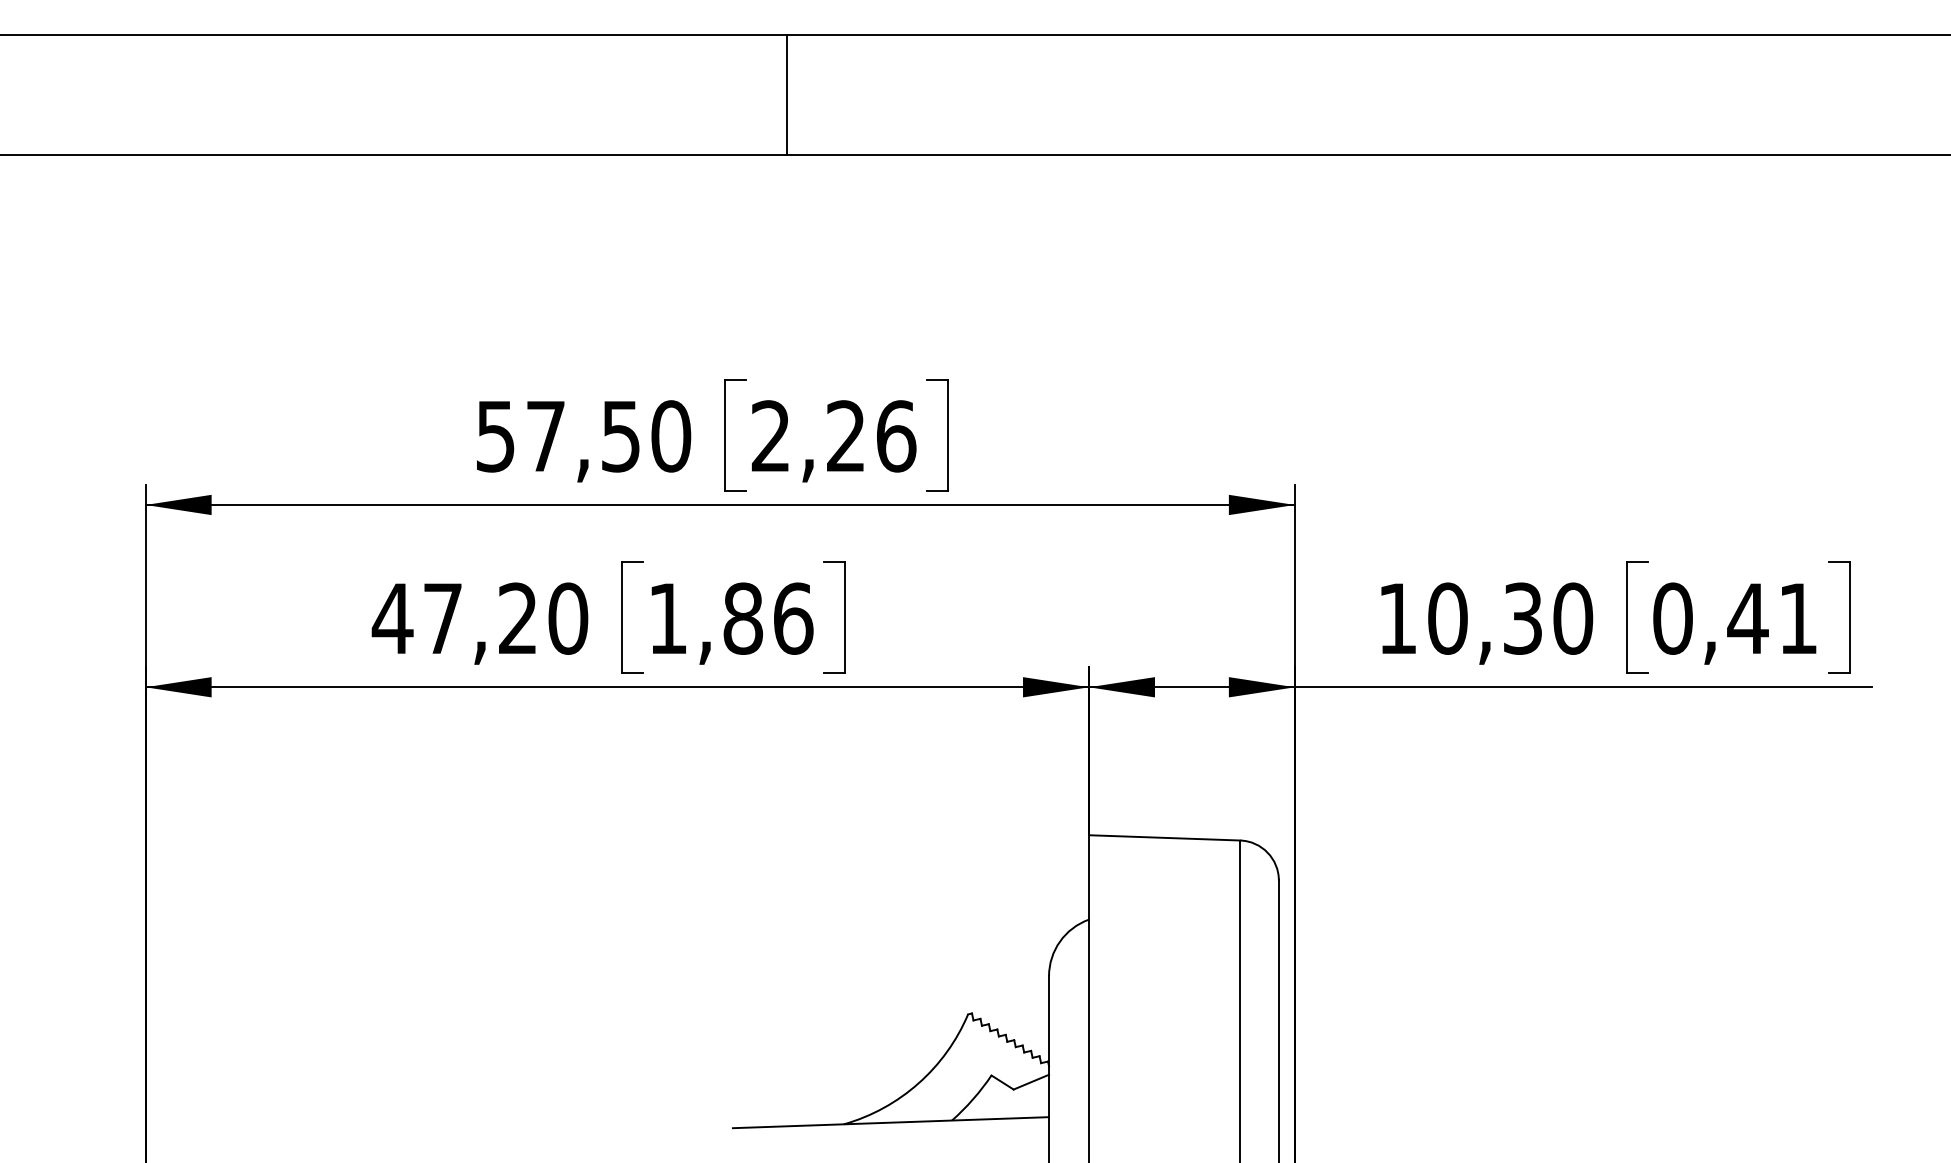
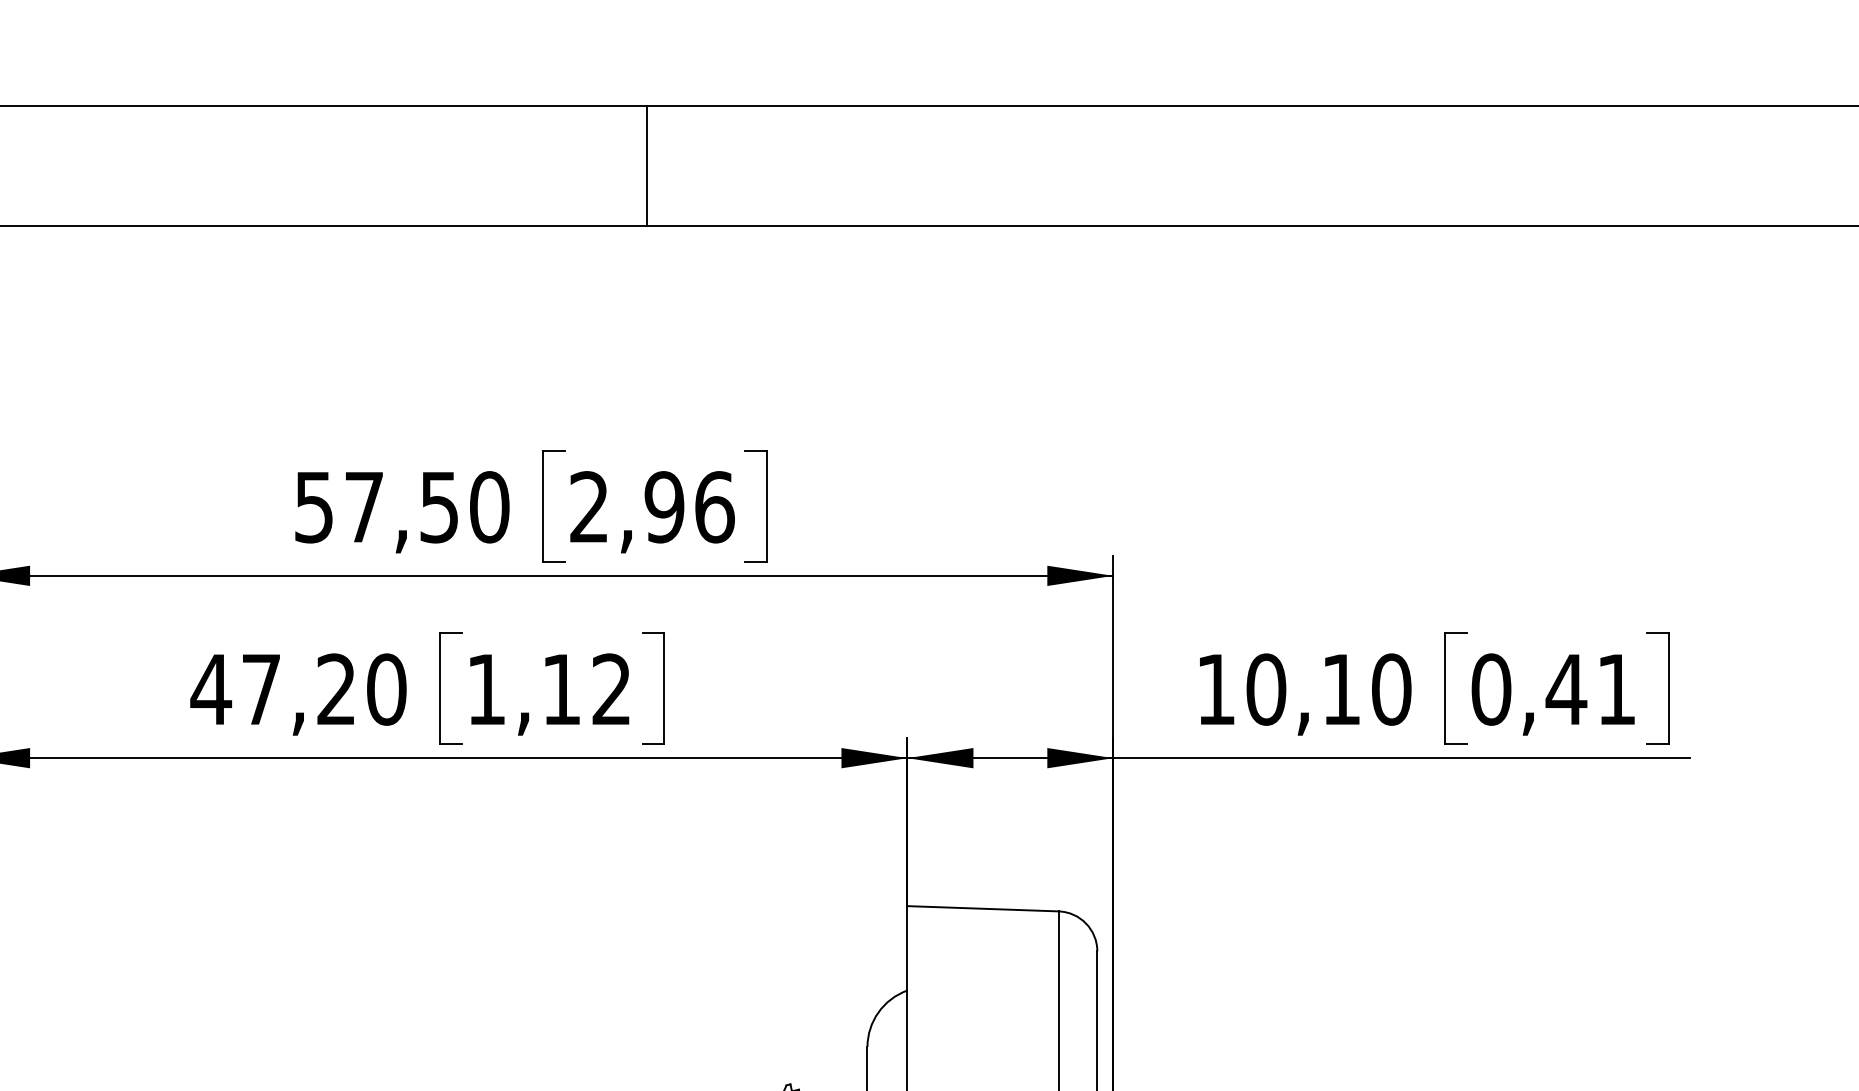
line: (787, 94) -> (646, 165), moved
text: (845, 436) -> (663, 507), 2,26 -> 2,96
text: (768, 618) -> (586, 689), 1,86 -> 1,12
text: (1522, 618) -> (1340, 689), 10,30 -> 10,10

